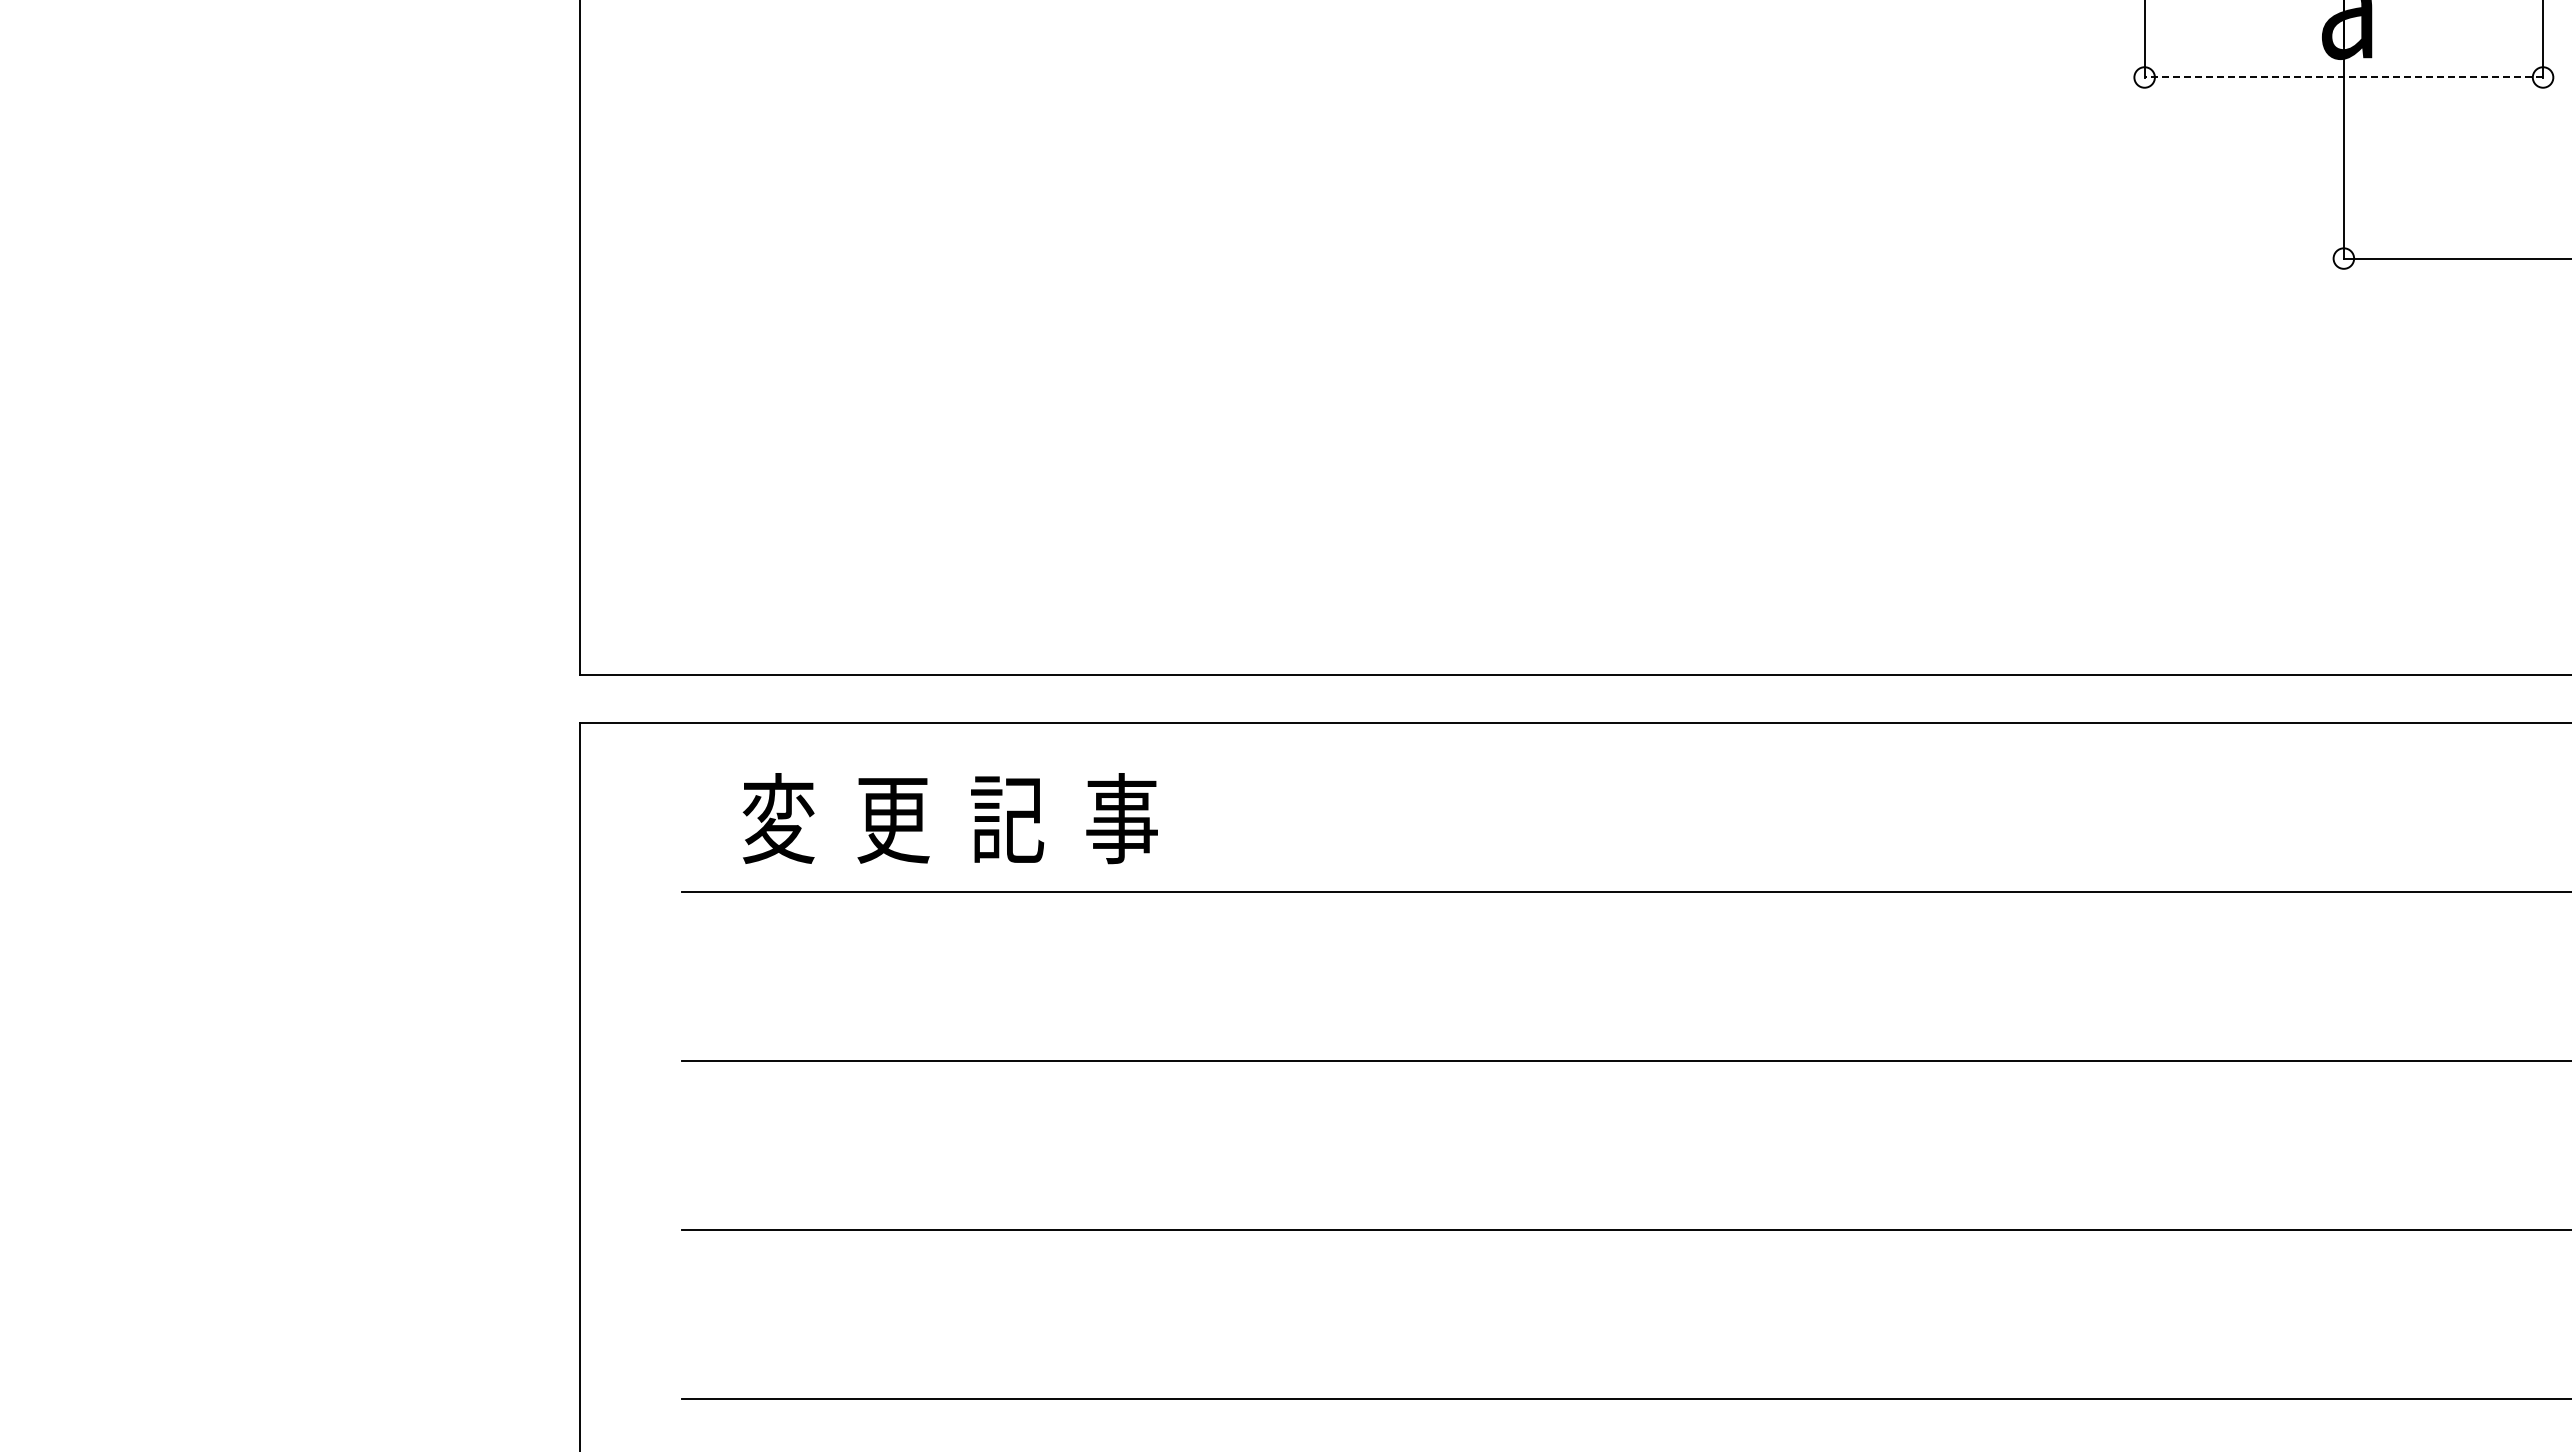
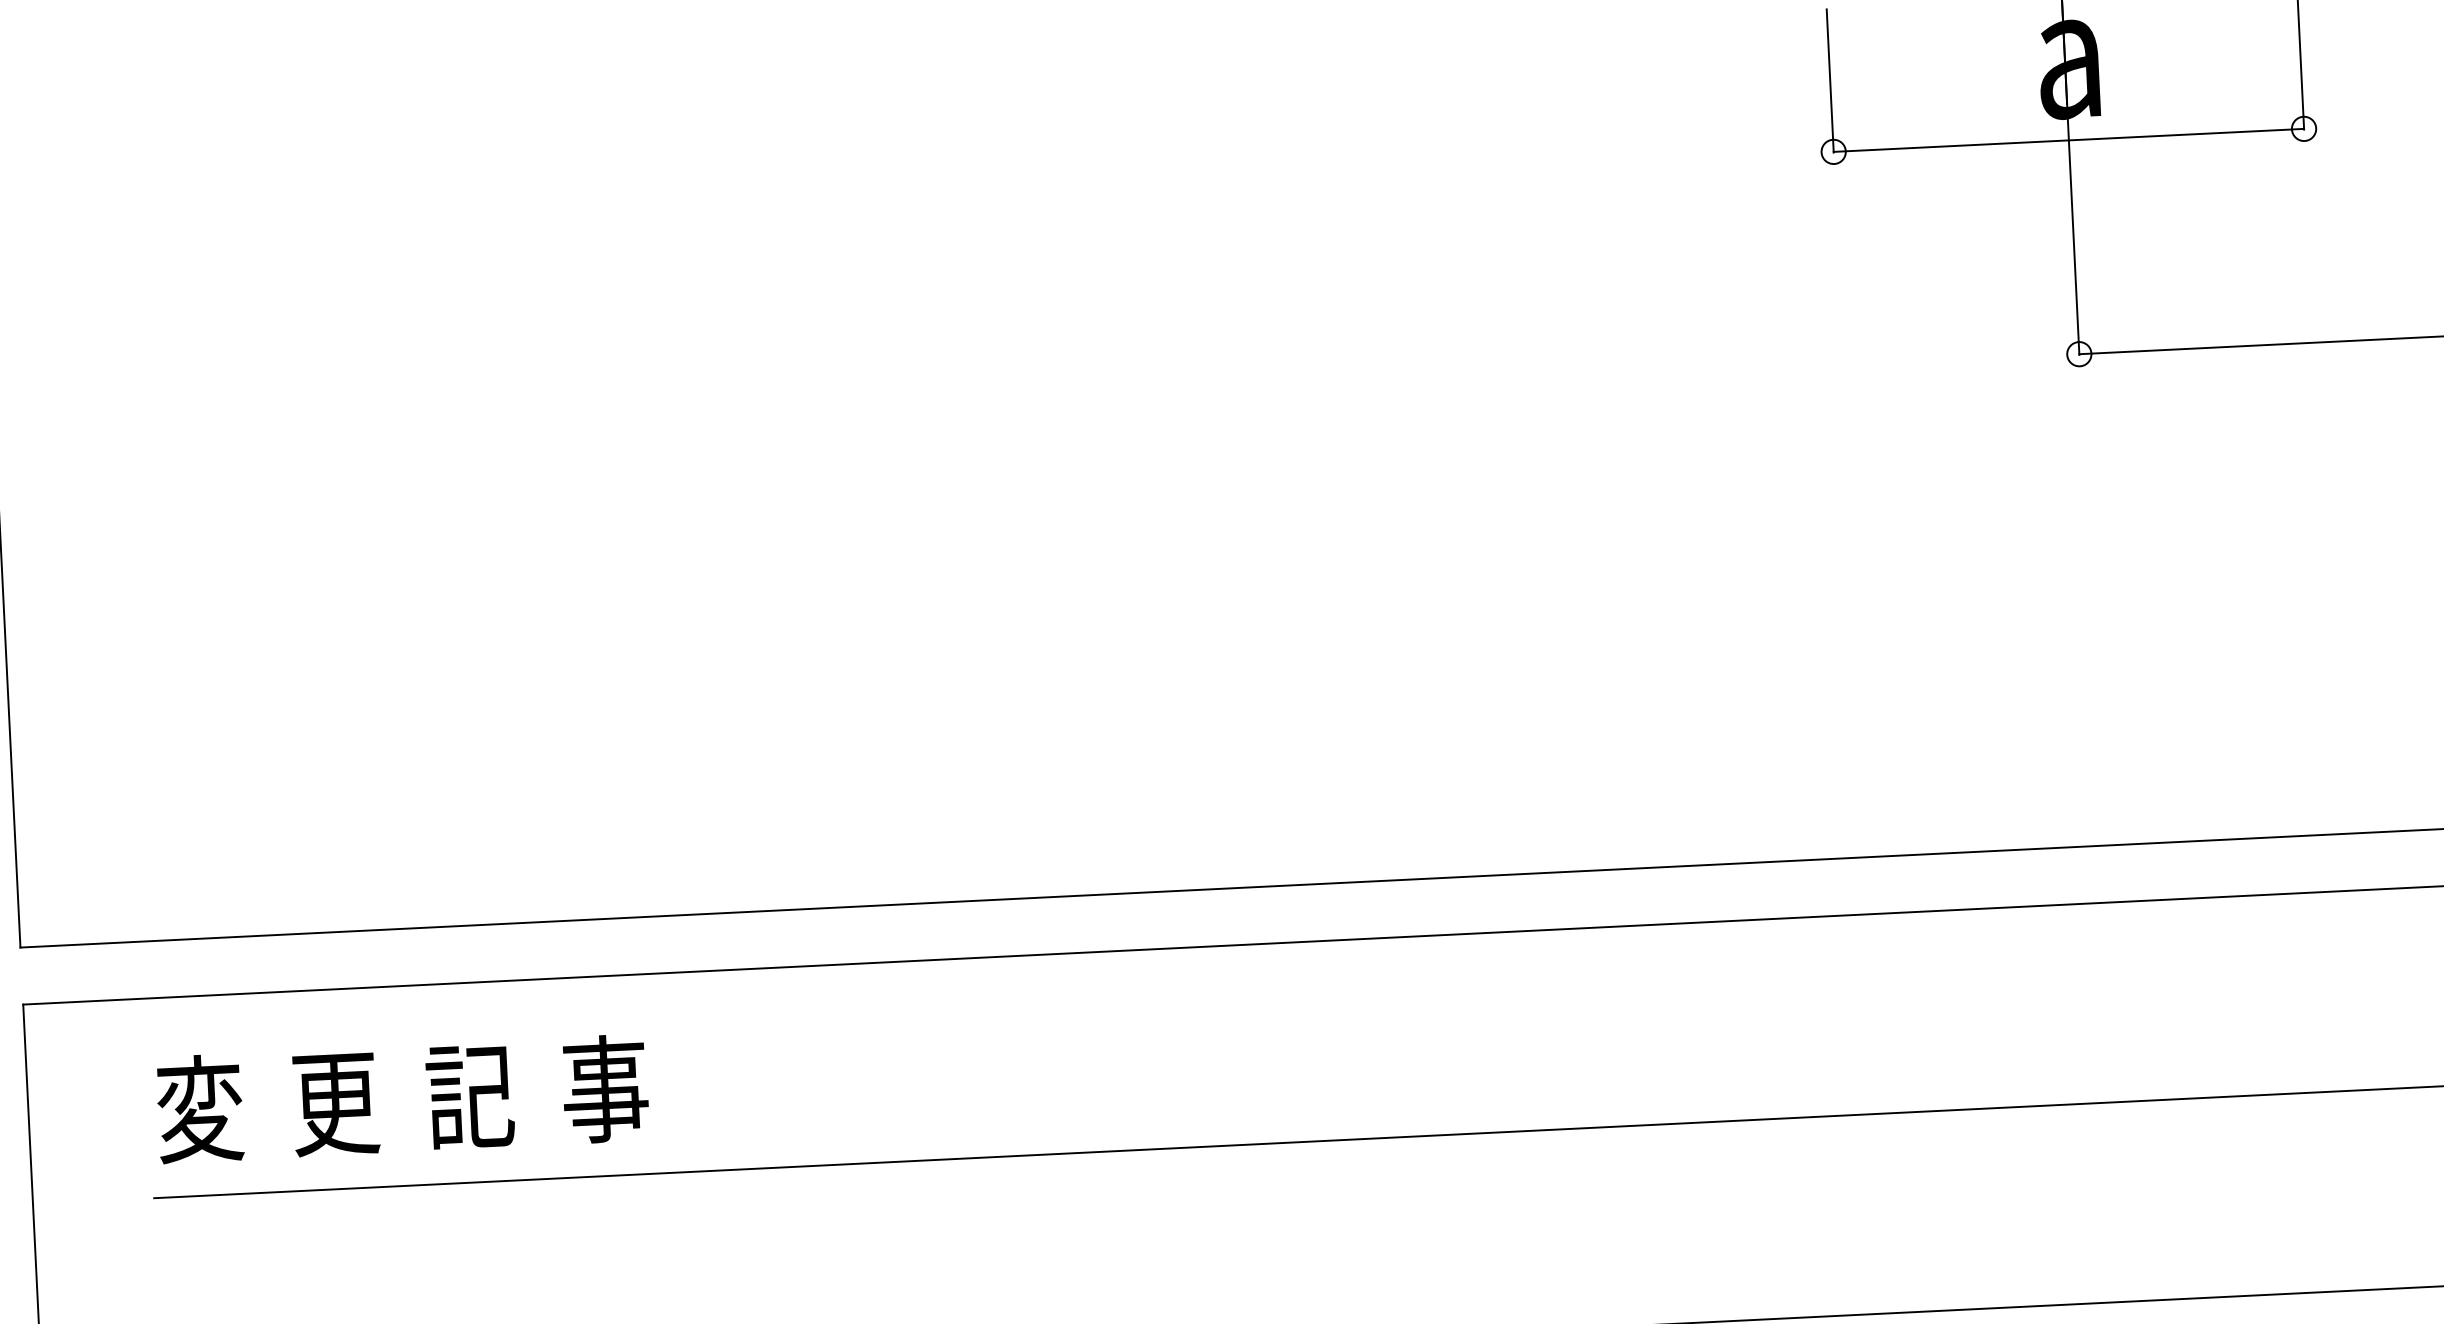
line: (2343, 77) -> (2068, 140), dashed -> solid
text: (949, 818) -> (401, 1098), moved

